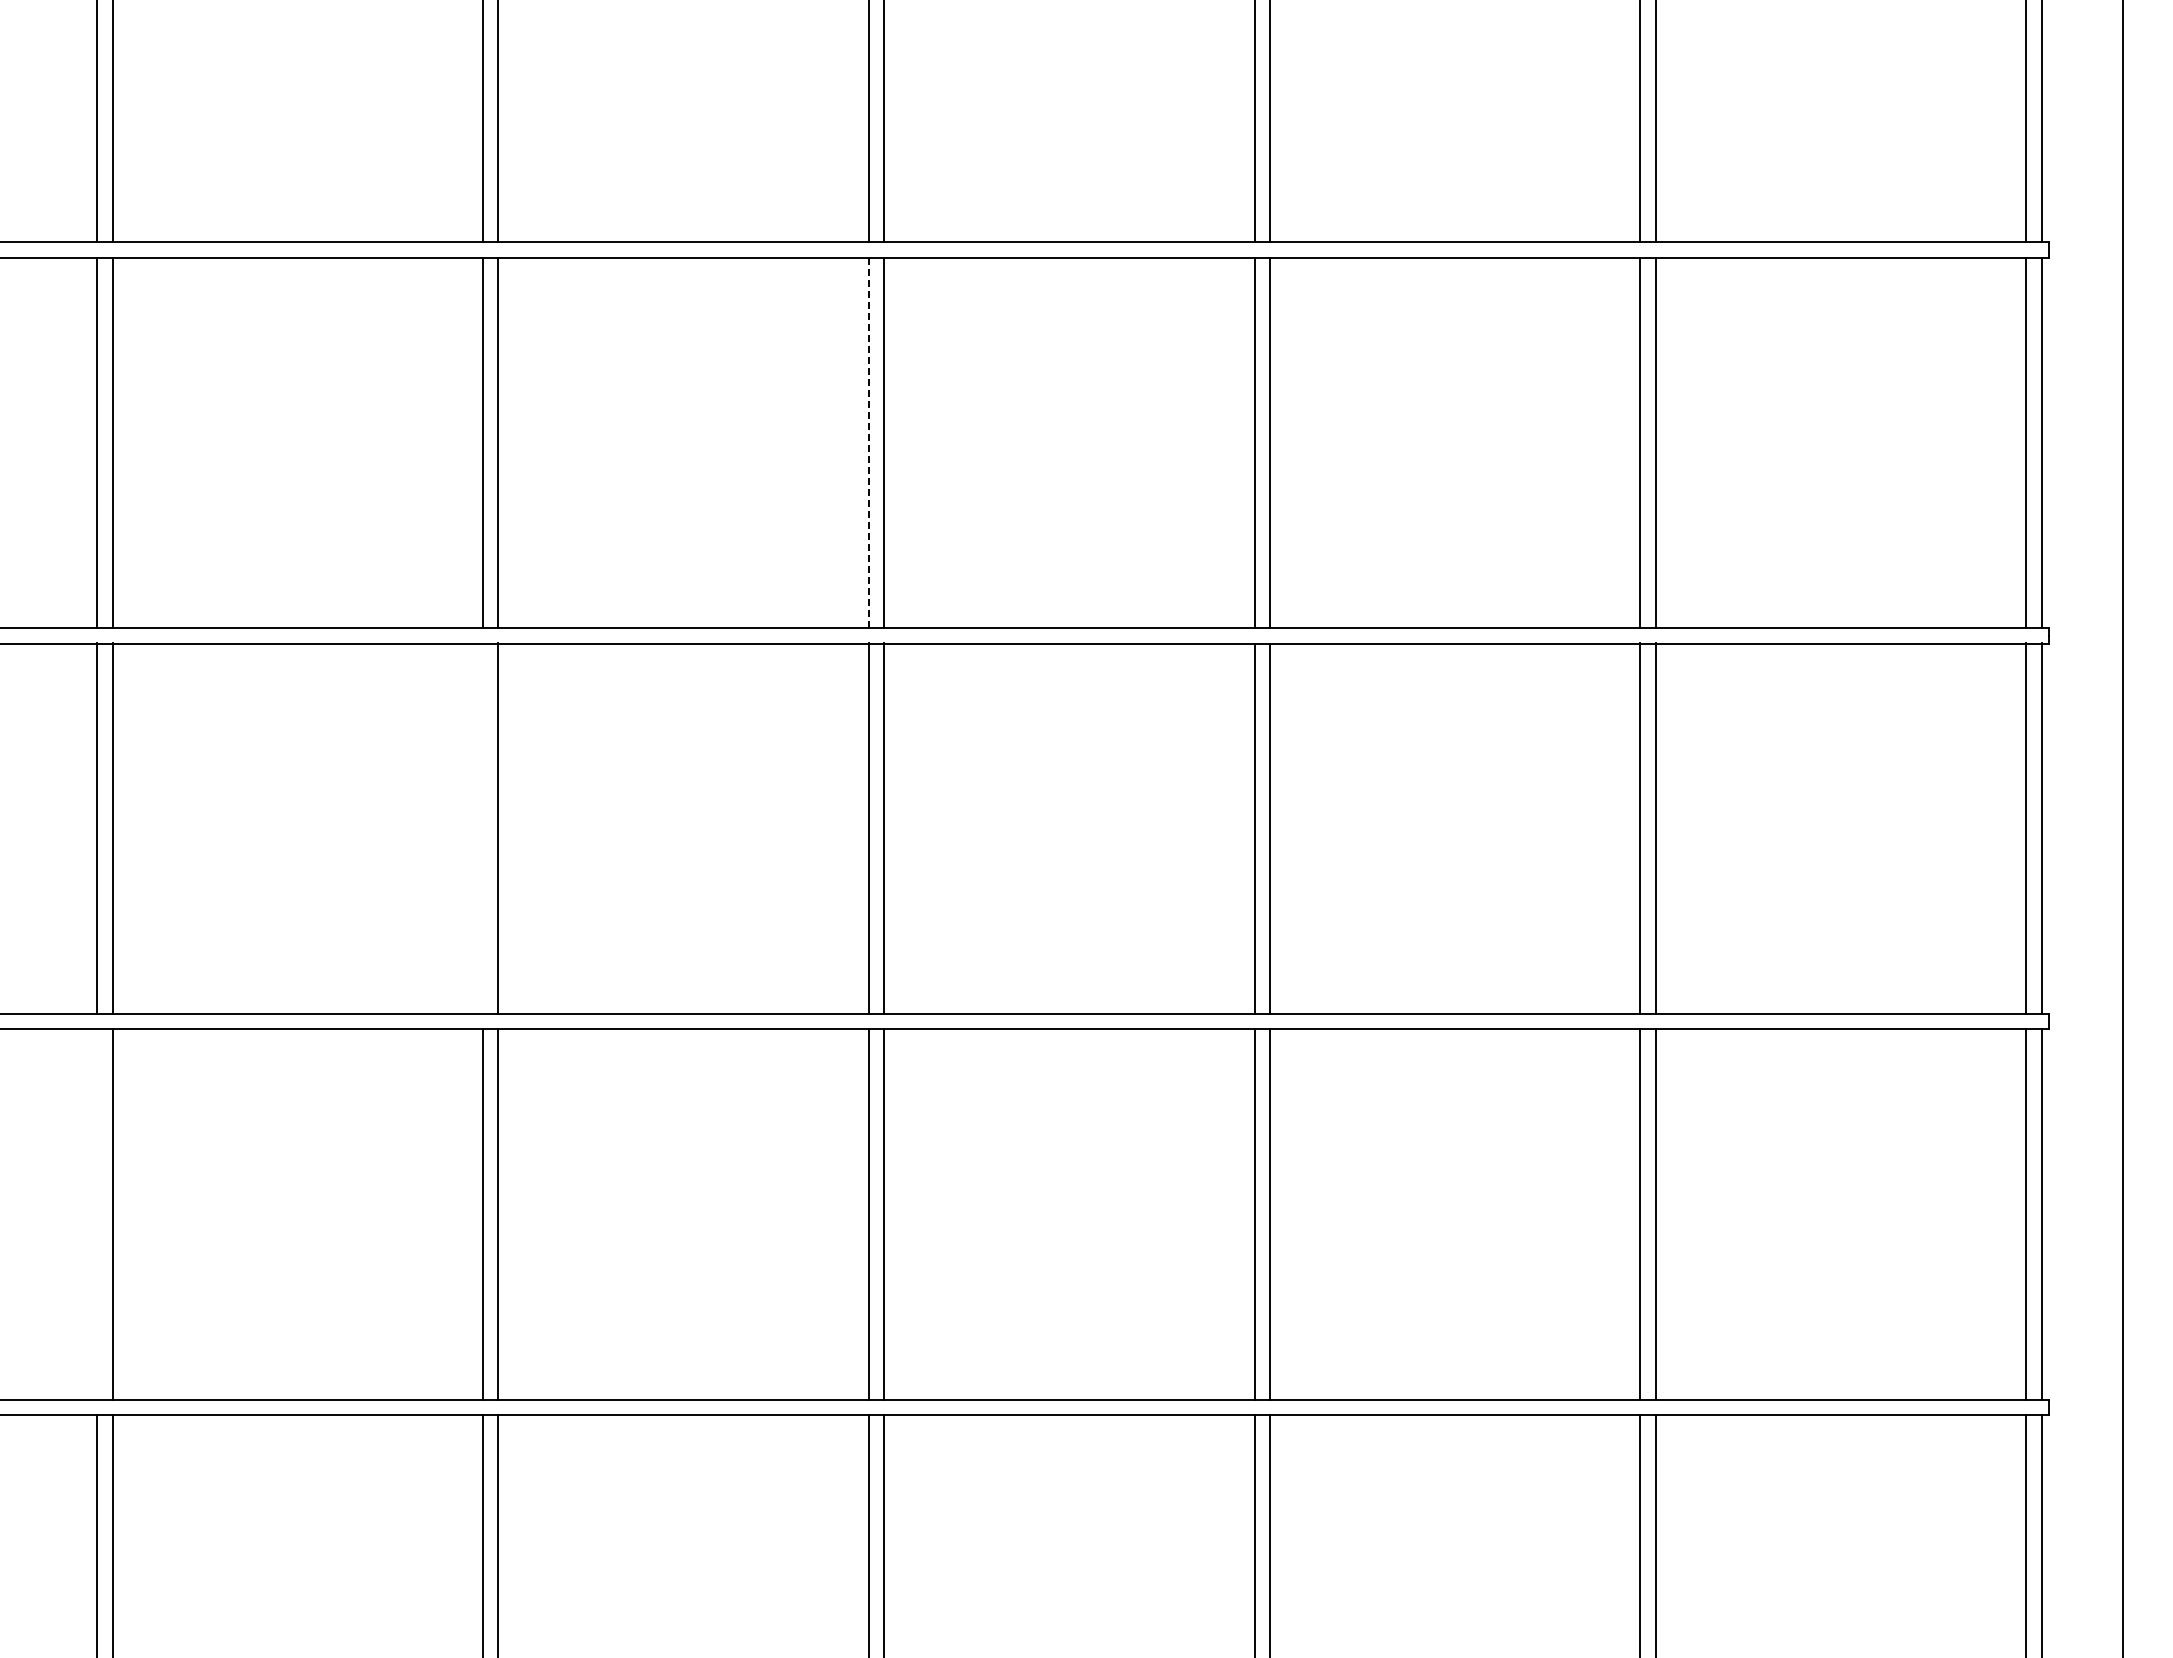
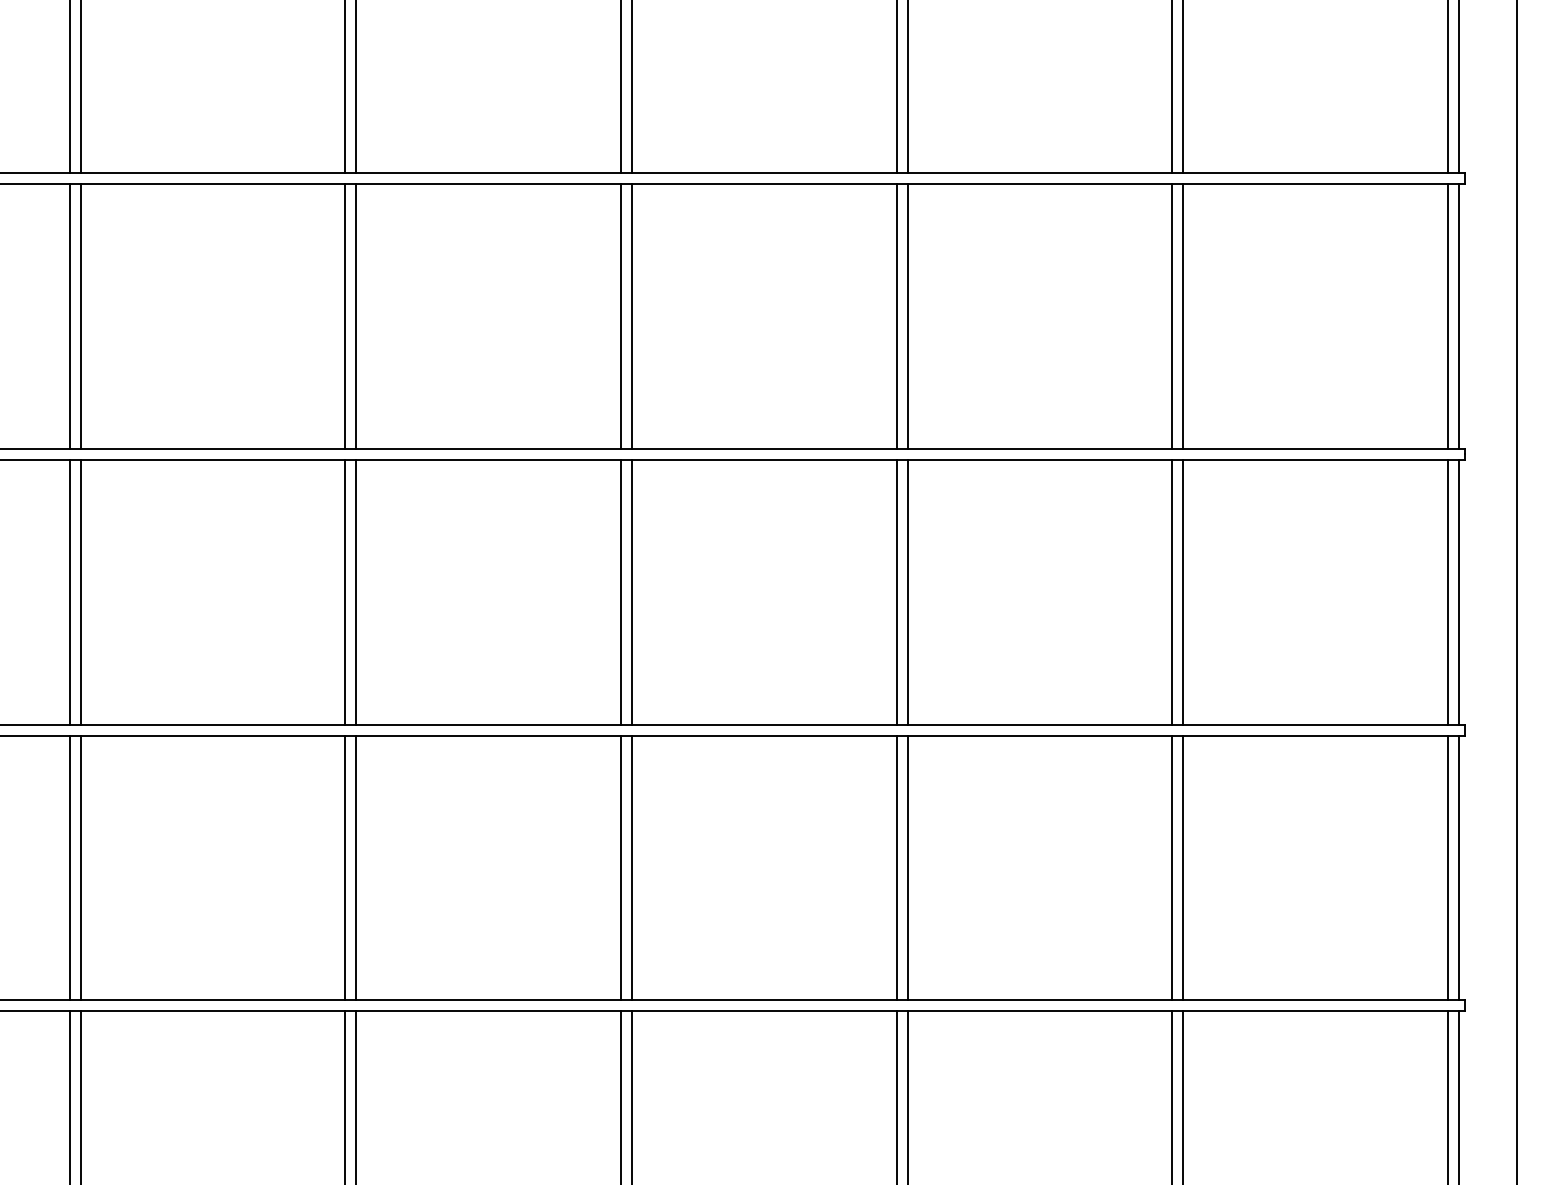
line: (868, 443) -> (620, 317), dashed -> solid
line: (483, 828) -> (345, 592), added
line: (97, 1214) -> (69, 867), added

